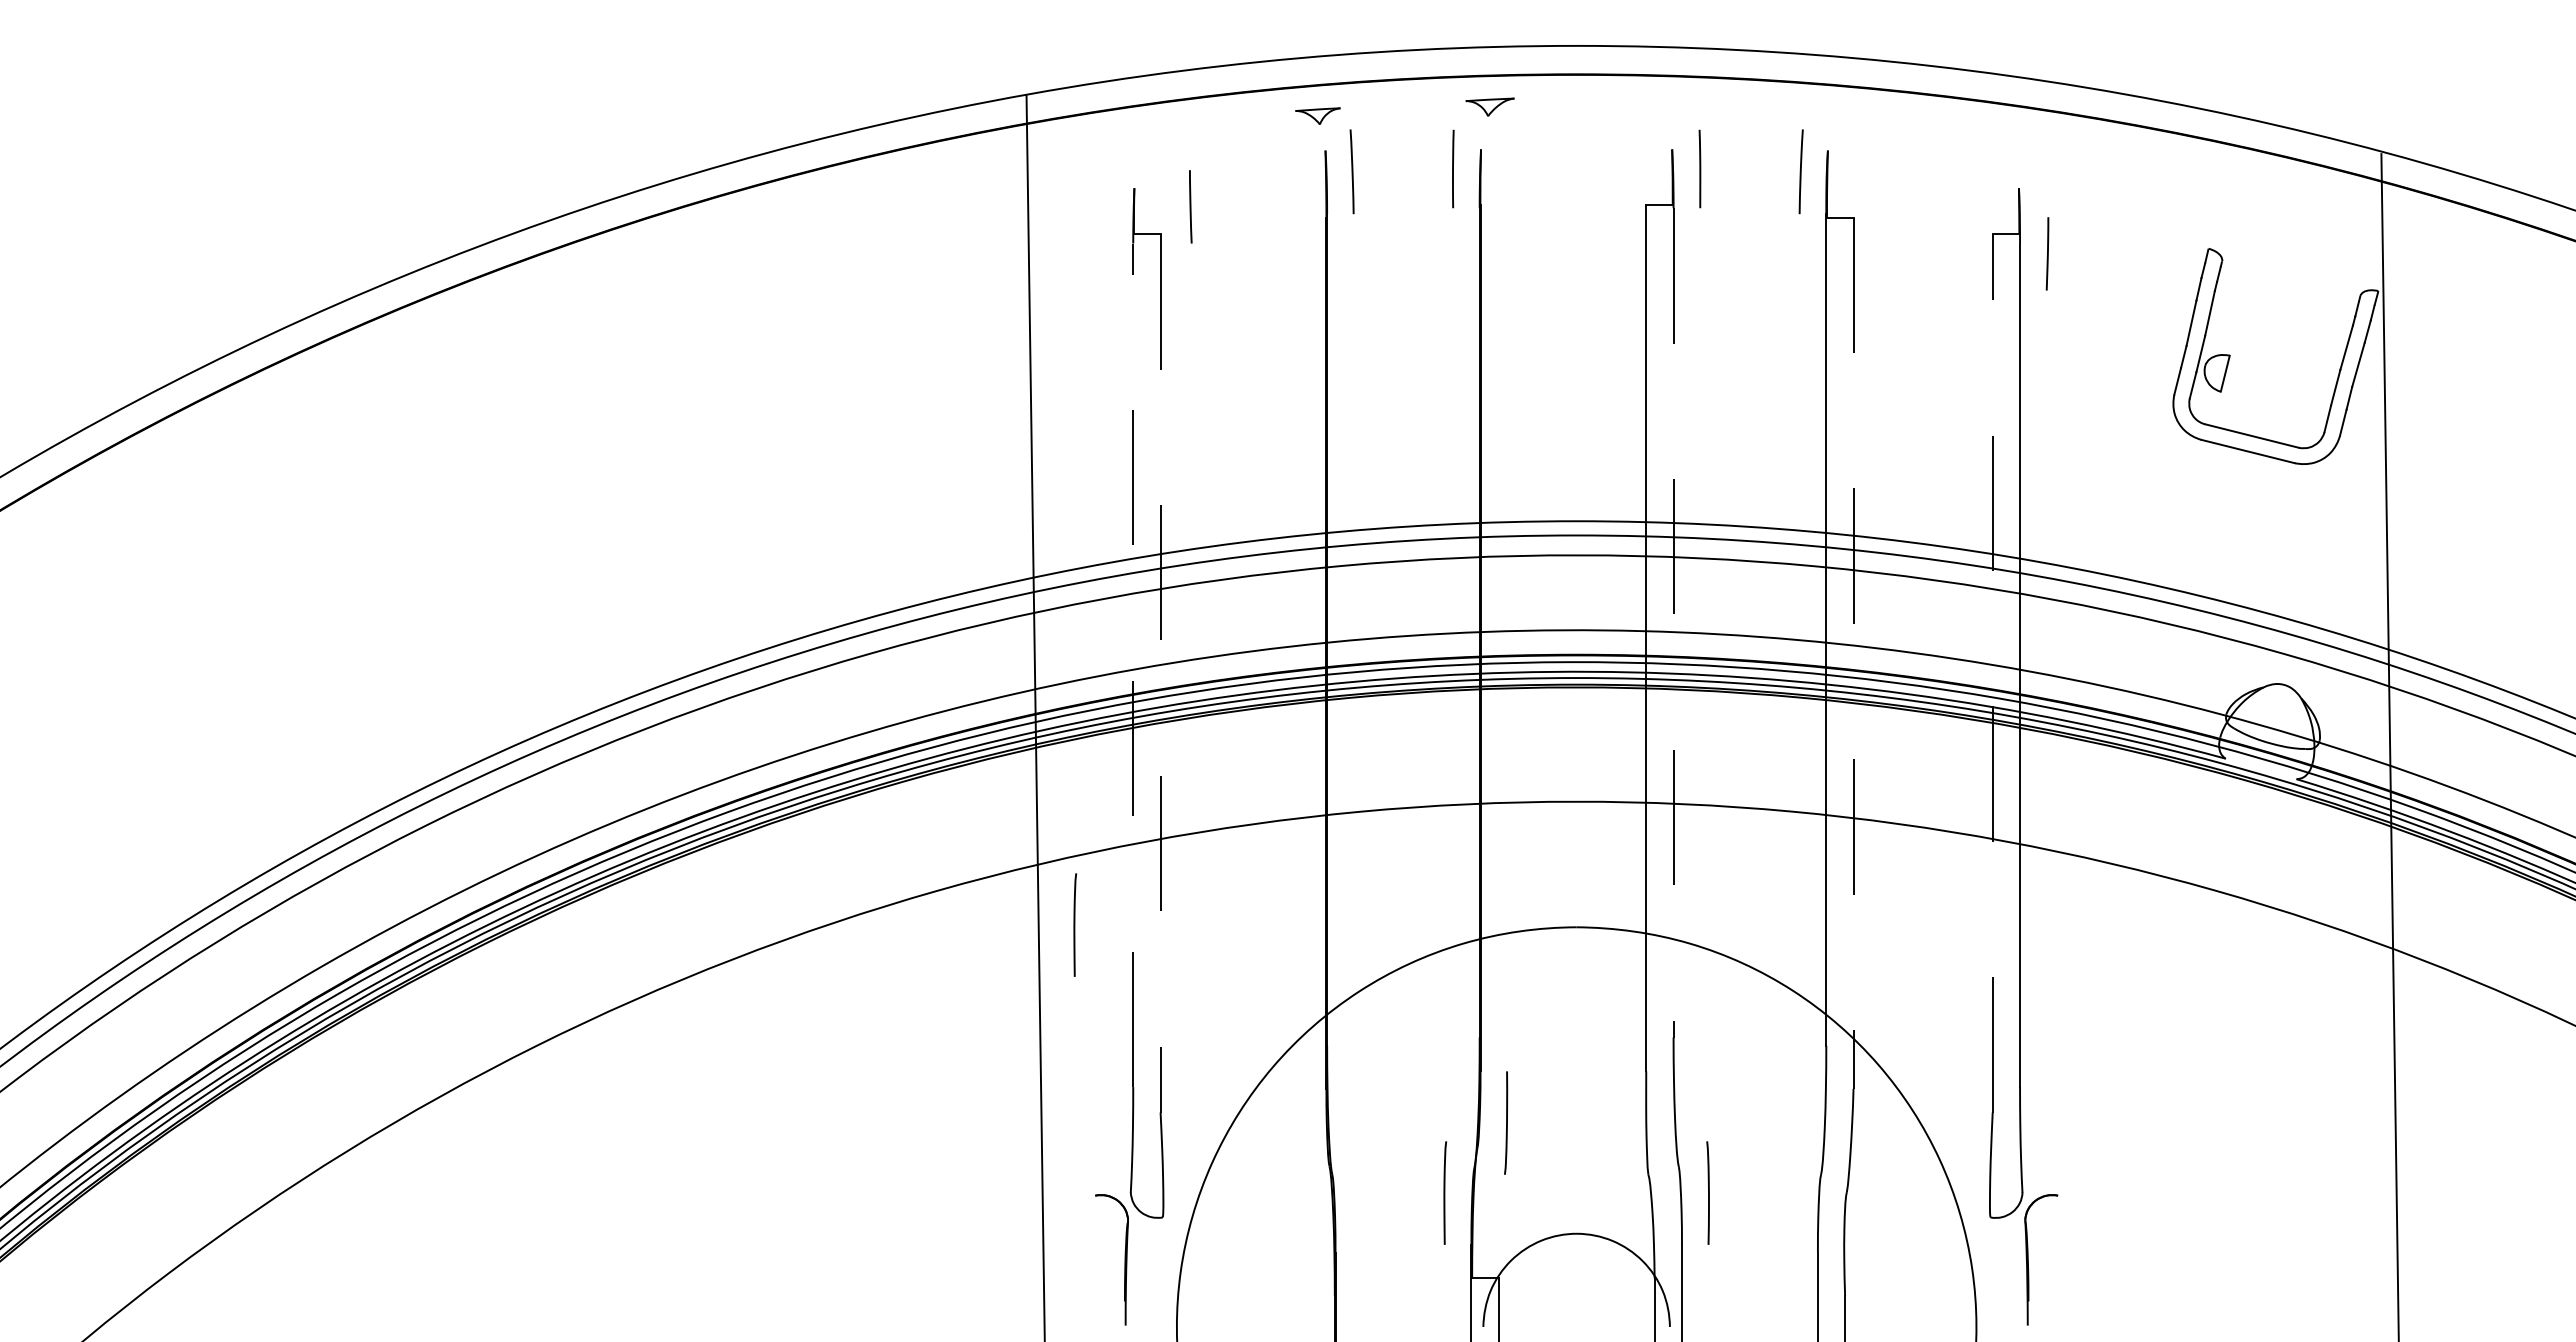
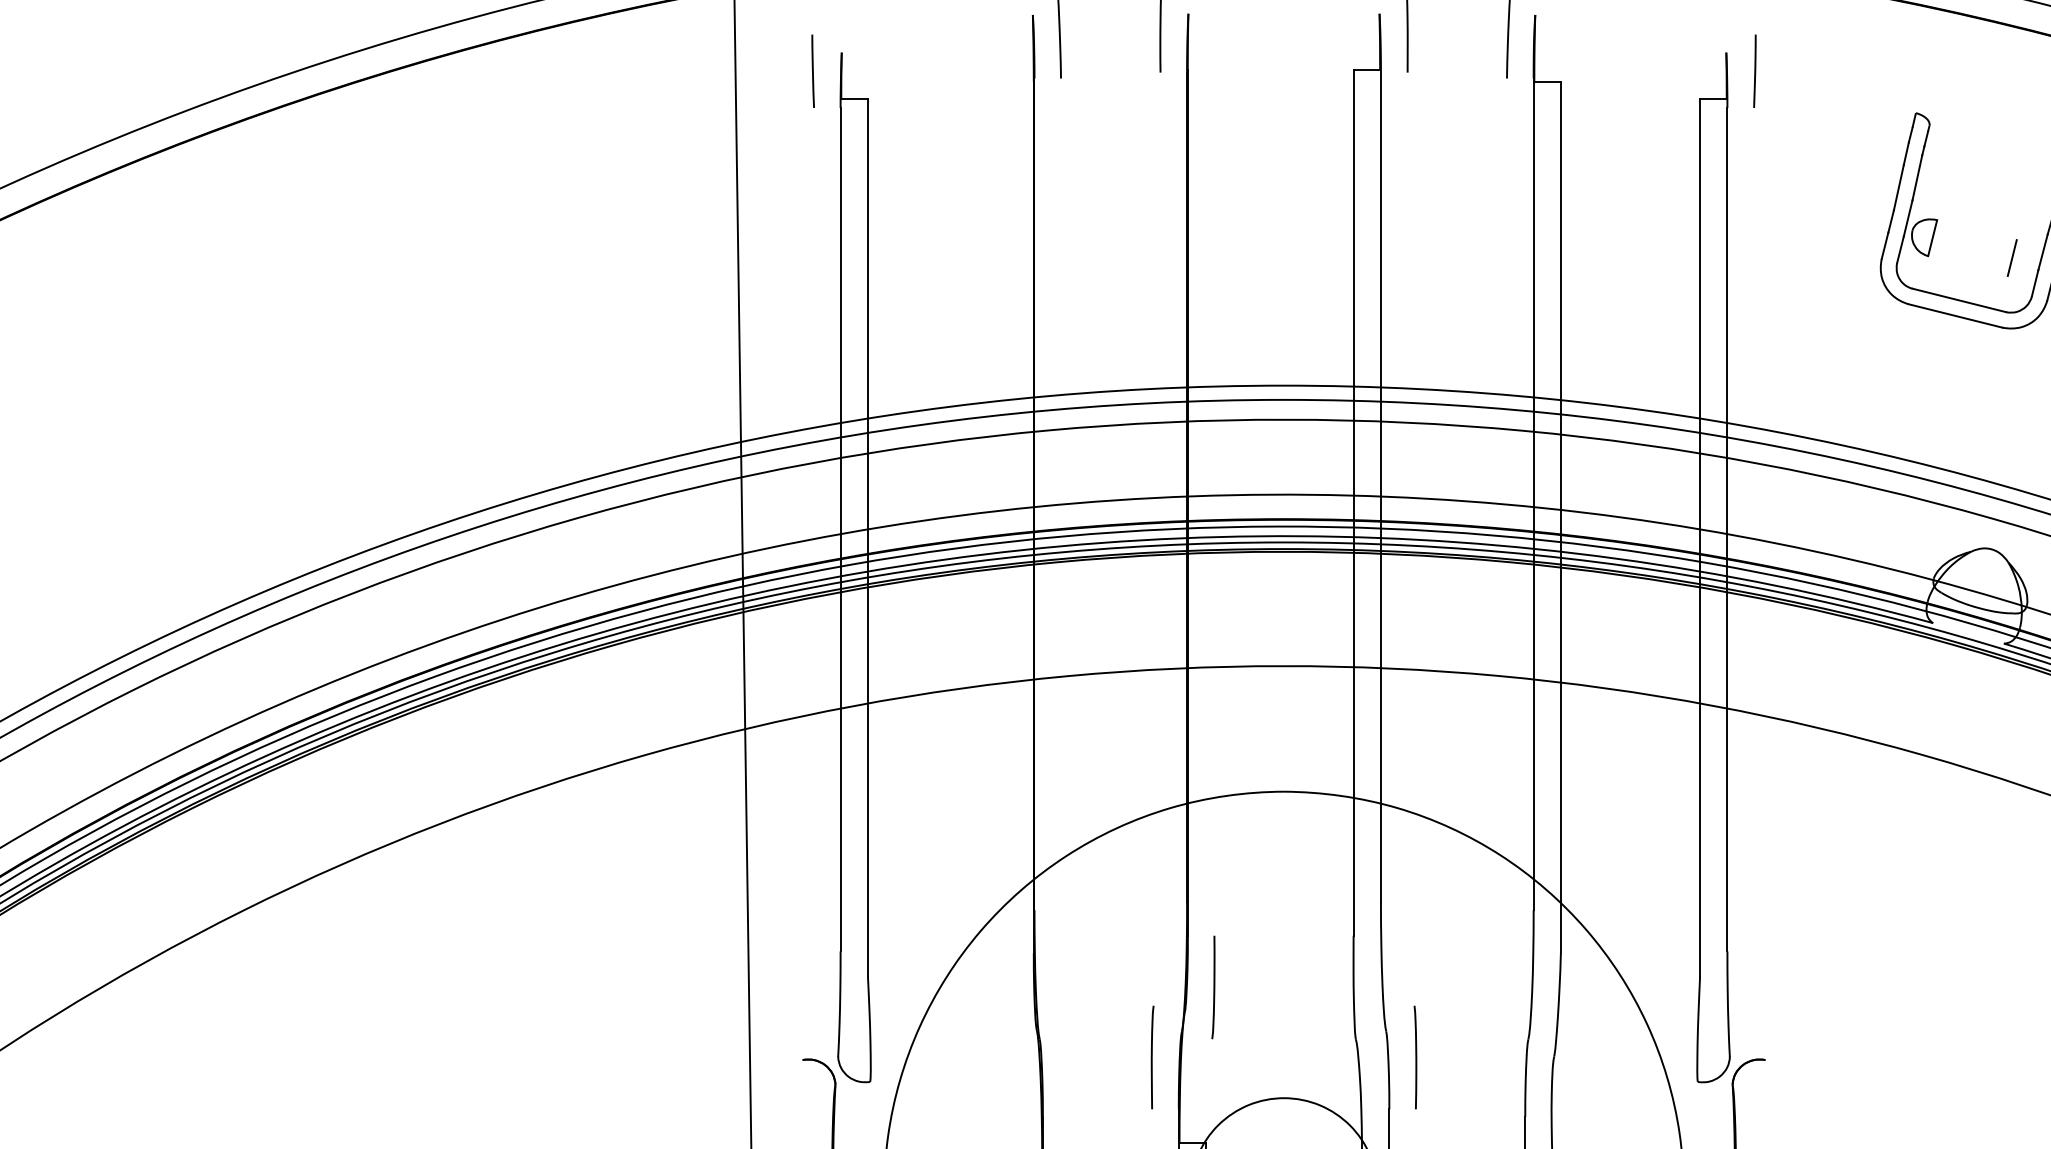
line: (1190, 206) -> (812, 70), moved
line: (2047, 253) -> (1754, 70), moved
line: (2304, 393) -> (2011, 257), added
line: (1673, 622) -> (1380, 486), dashed -> solid
line: (1853, 653) -> (1560, 517), dashed -> solid
line: (1133, 665) -> (840, 529), dashed -> solid
line: (1992, 672) -> (1699, 536), dashed -> solid
line: (1160, 673) -> (867, 537), dashed -> solid
line: (1074, 924) -> (781, 788), removed

